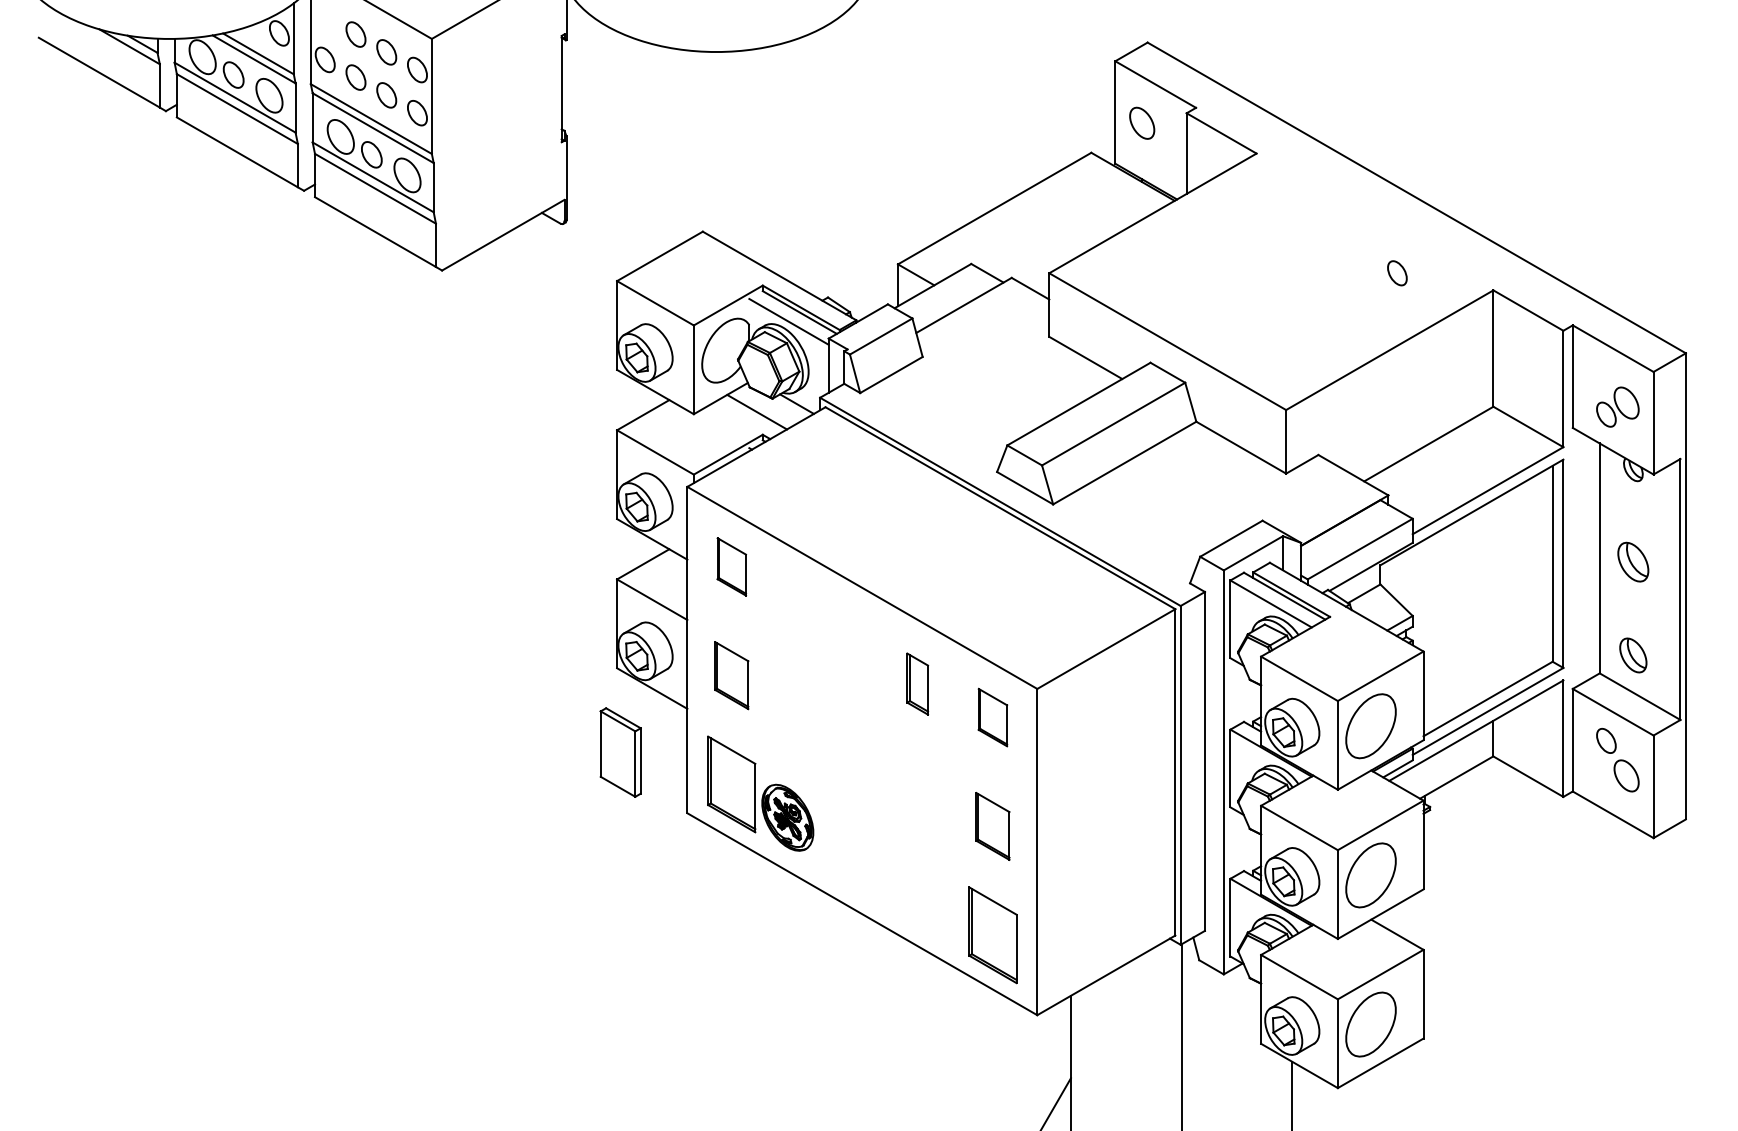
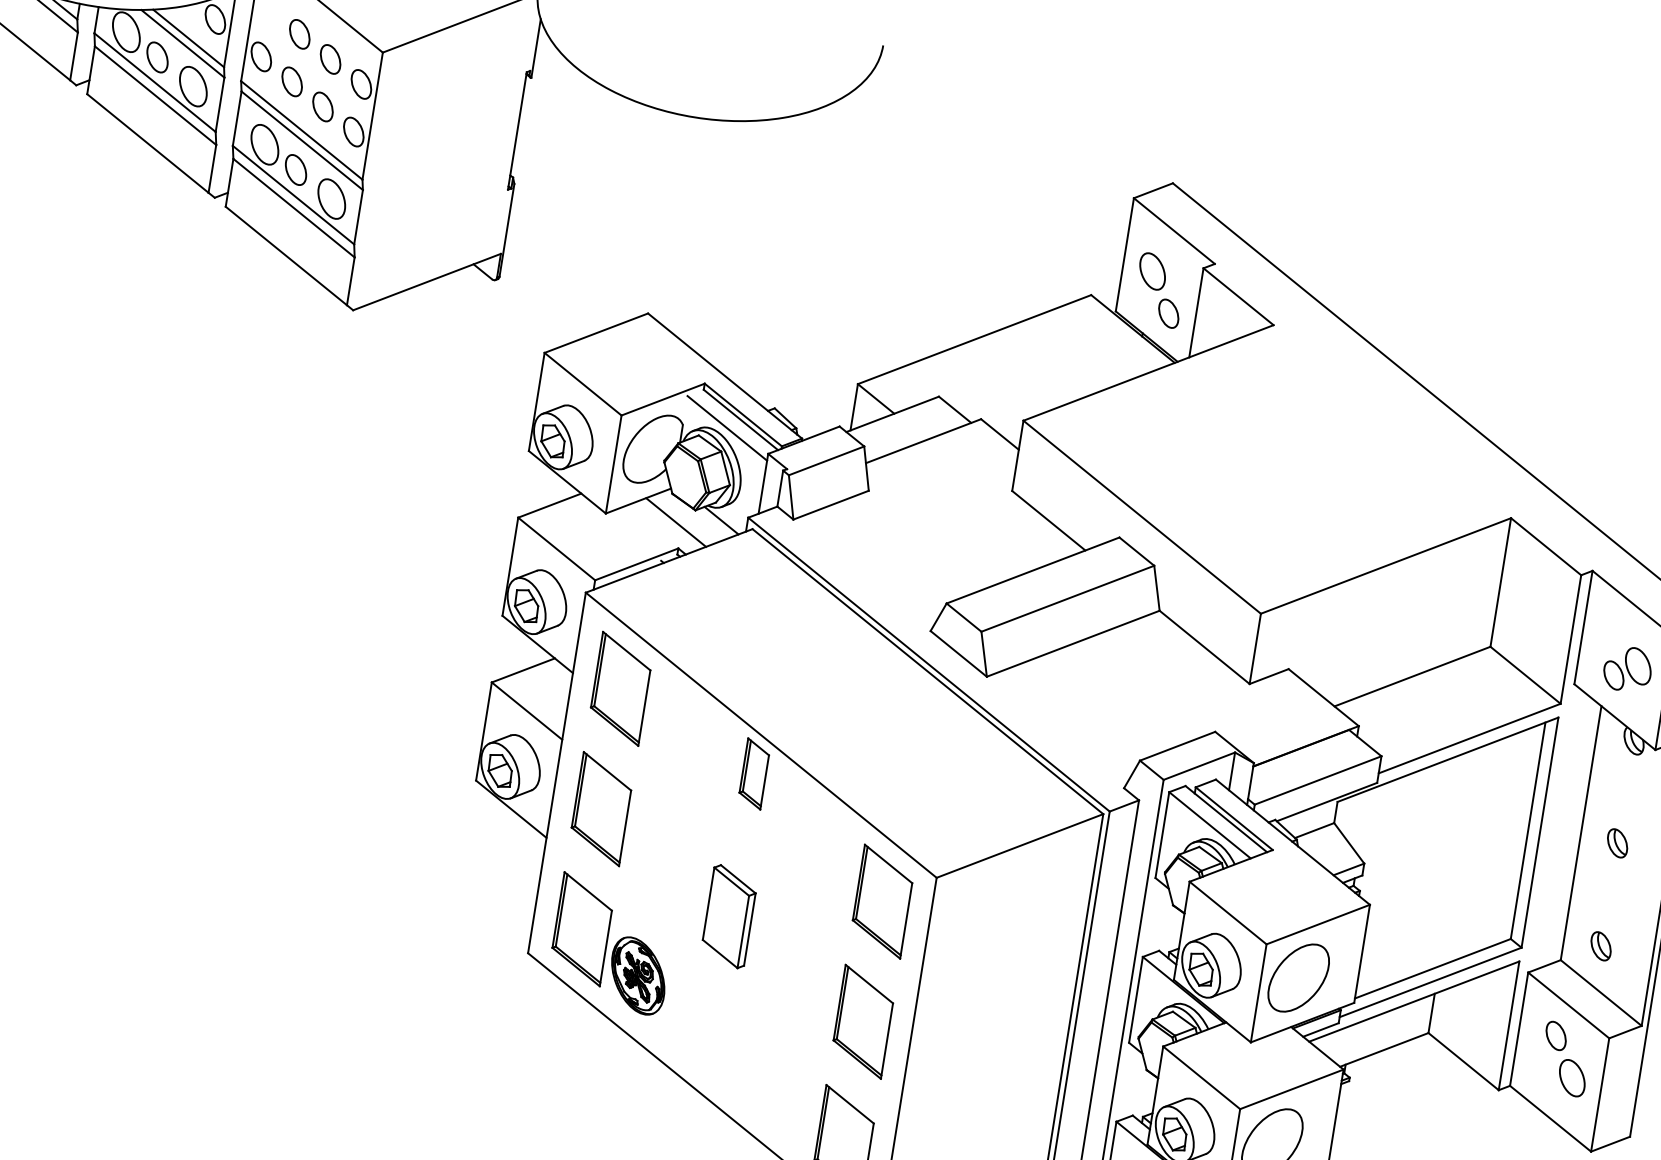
part: (1397, 273) -> (1168, 313), moved
part: (1633, 562) -> (1617, 843), size x0.62
part: (731, 566) -> (620, 688), size x1.67
part: (1633, 655) -> (1601, 946), size x0.71
part: (731, 675) -> (601, 808), size x1.43
part: (917, 683) -> (754, 773), moved
part: (992, 717) -> (882, 901), size x1.67
part: (620, 752) -> (728, 916), moved
part: (992, 826) -> (862, 1021), size x1.43

